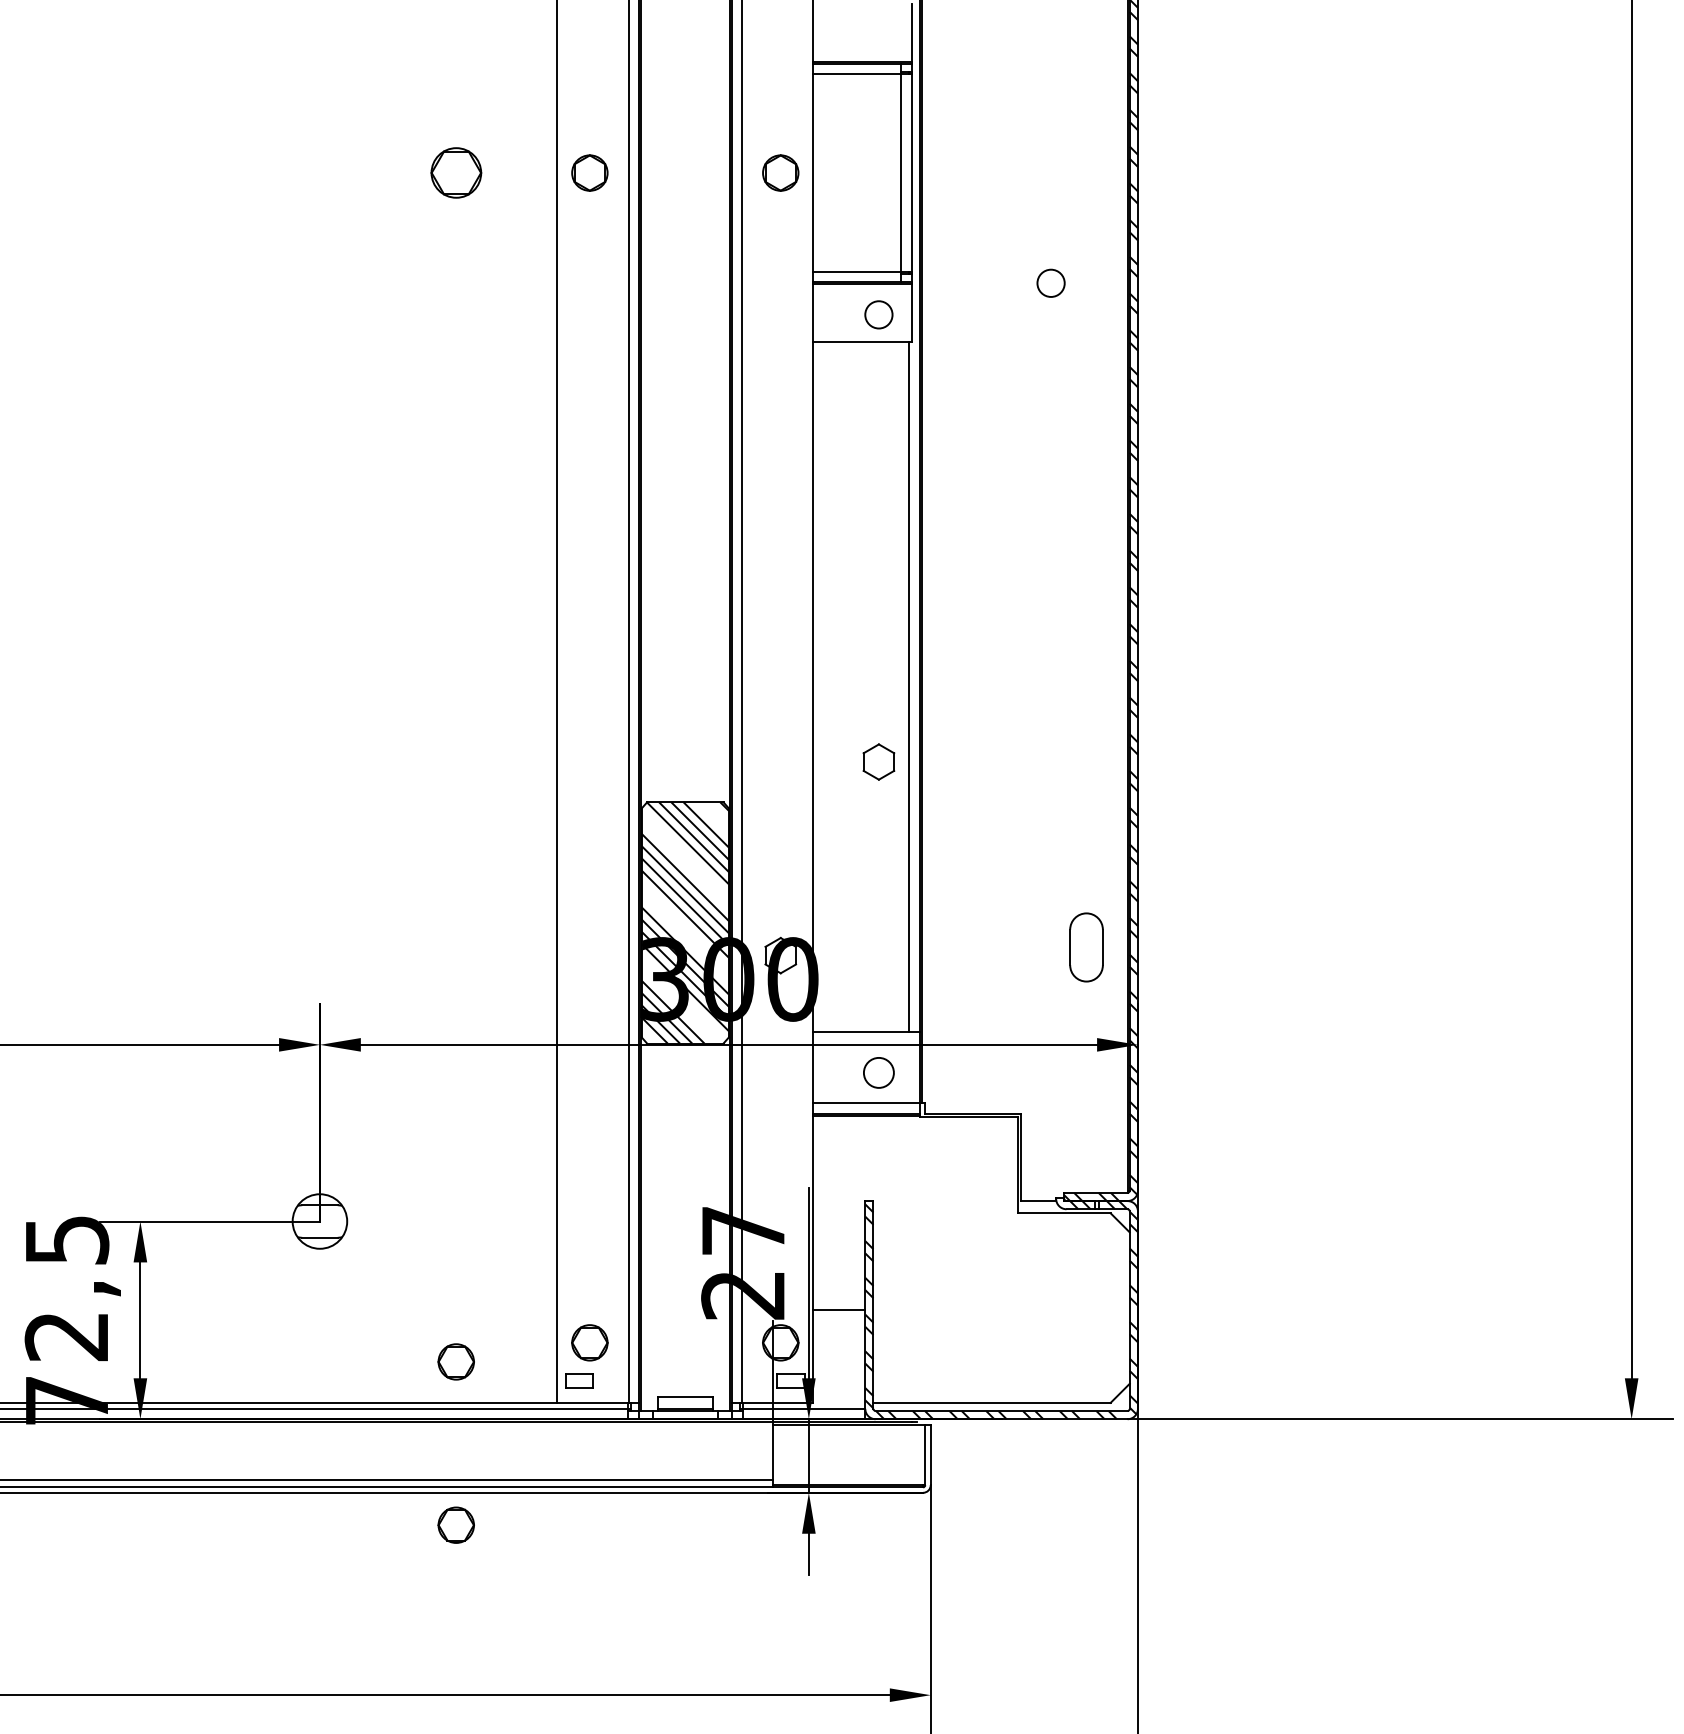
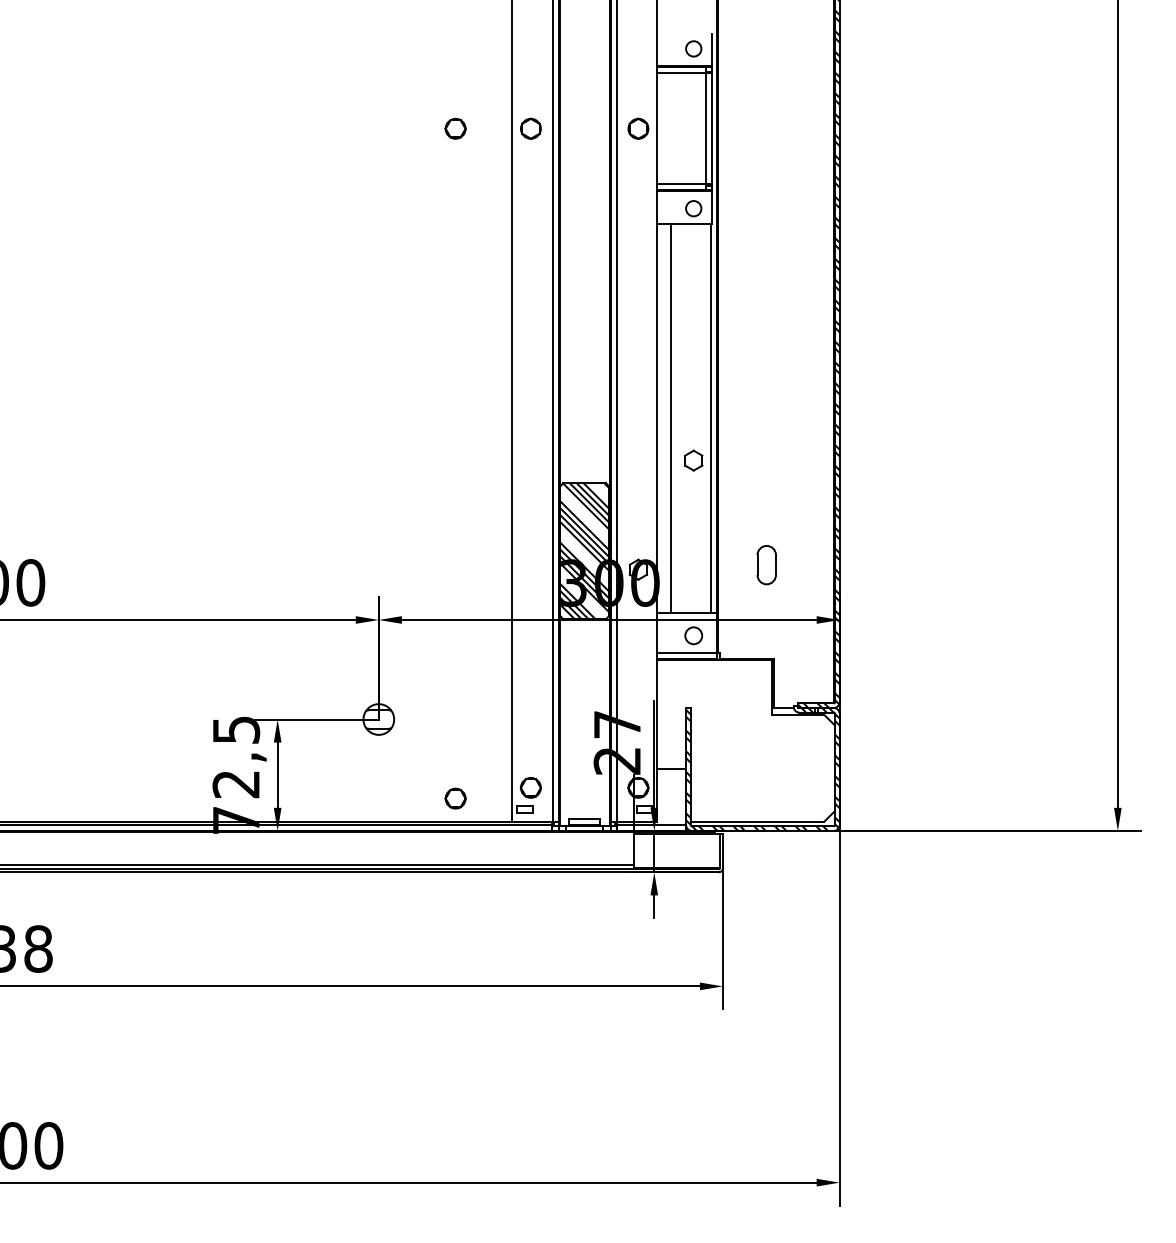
part: (456, 172) -> (455, 128), size x0.71
circle: (1050, 282) -> (693, 48), moved
line: (837, 687) -> (670, 418), added
part: (1086, 948) -> (766, 565), moved
part: (456, 1524) -> (455, 890), removed

